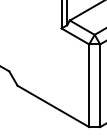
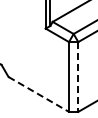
line: (100, 85) -> (78, 76), solid -> dashed
line: (53, 106) -> (38, 94), solid -> dashed

